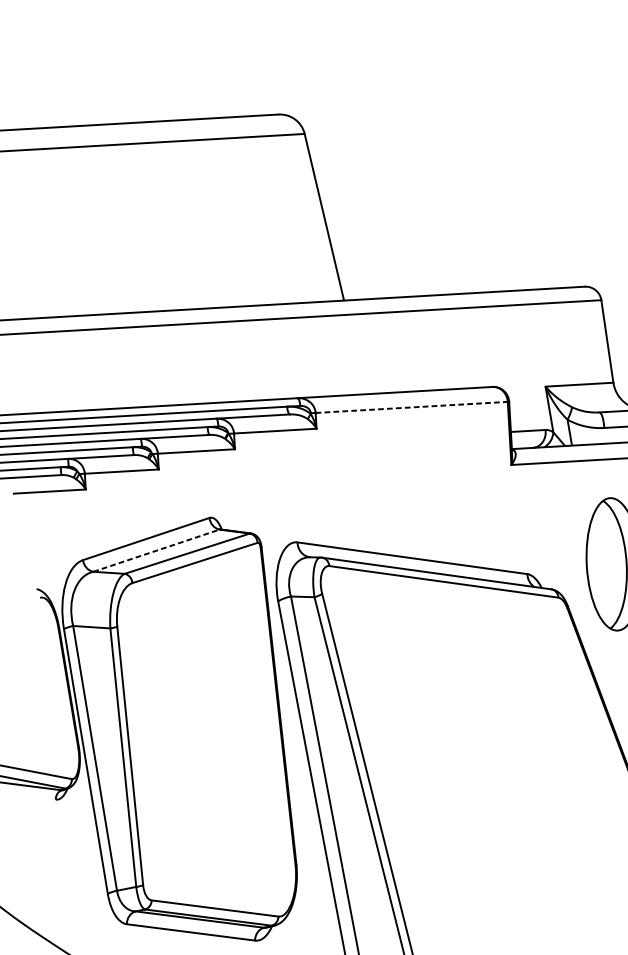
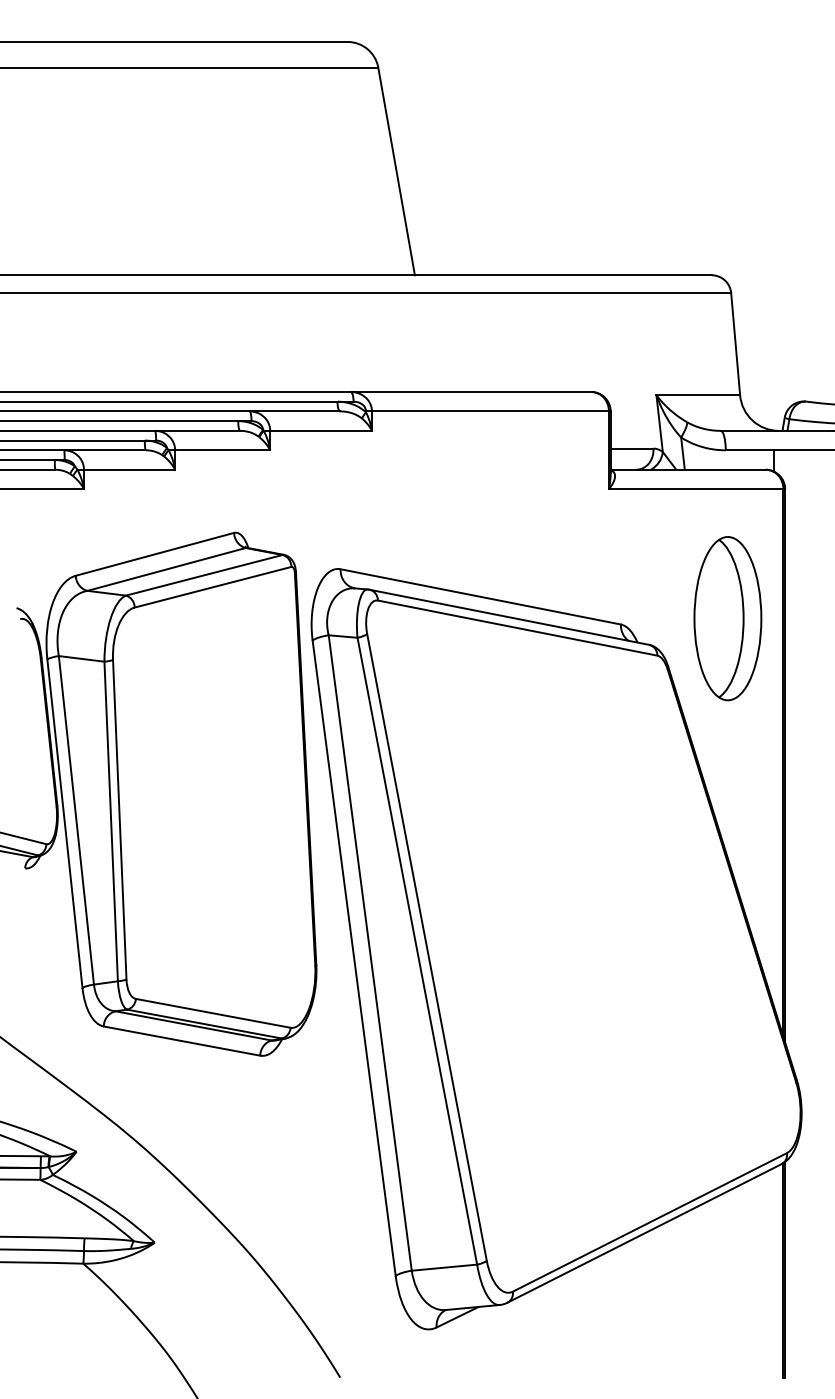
line: (411, 407) -> (490, 411), dashed -> solid
line: (157, 550) -> (167, 569), dashed -> solid

